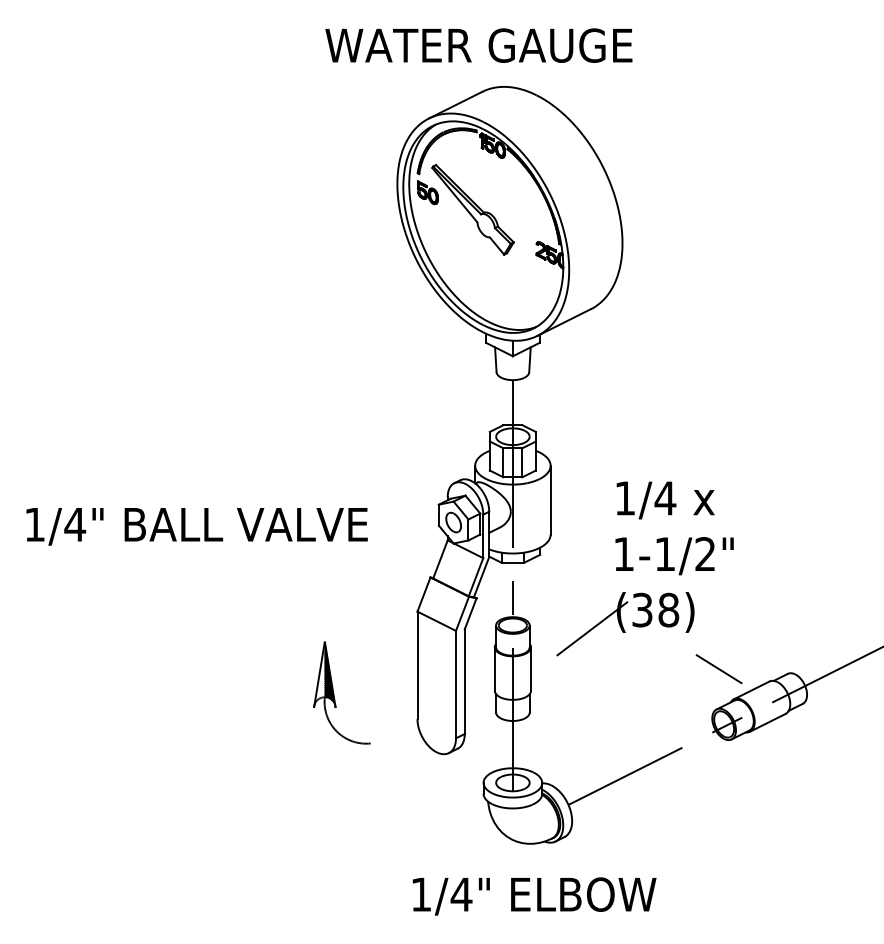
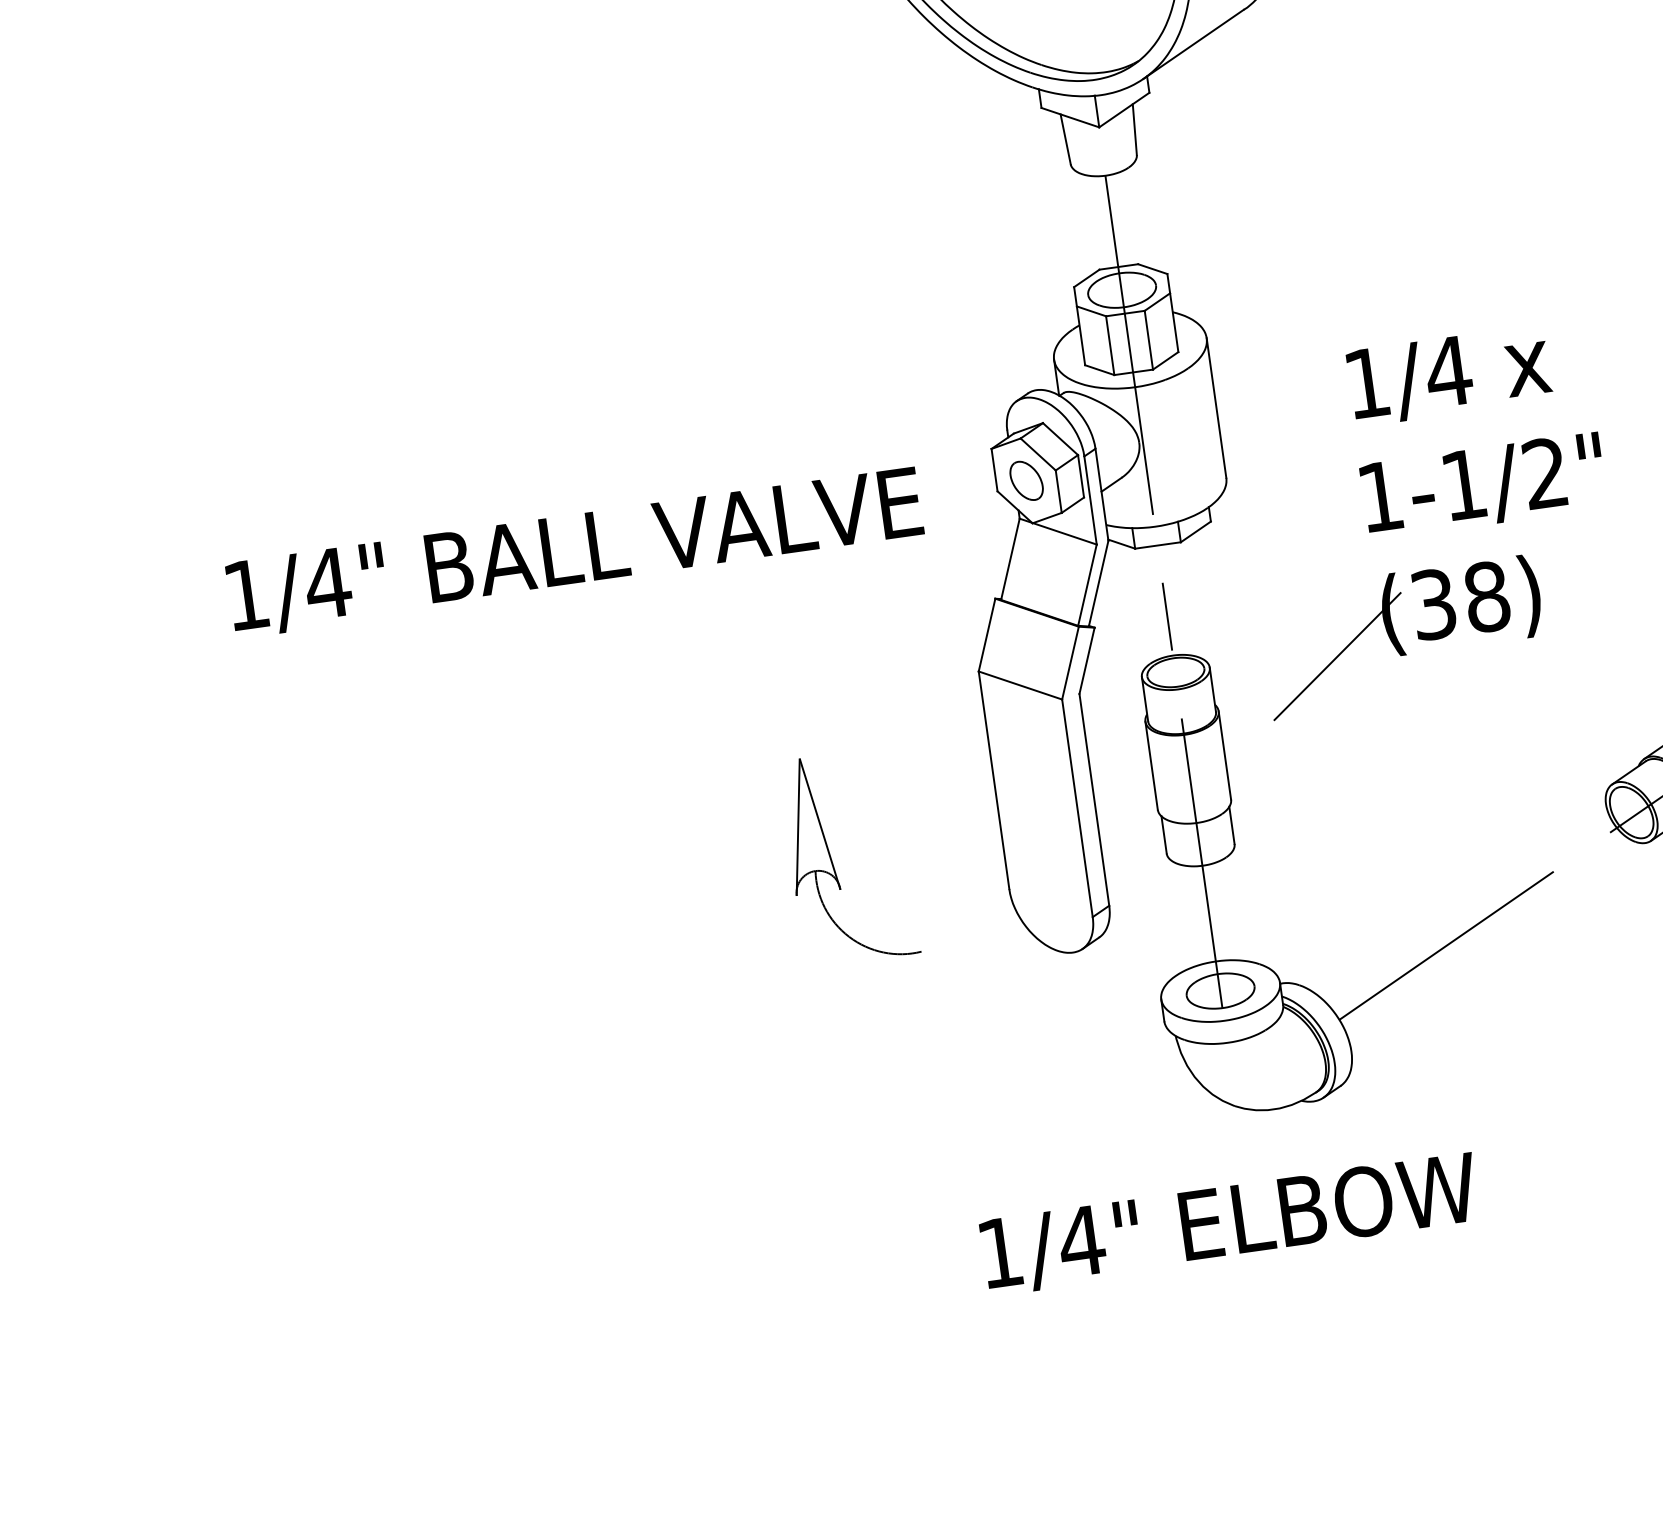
text: (196, 526) -> (573, 552), moved
line: (718, 669) -> (1604, 702), removed
hatch: (329, 672) -> (817, 819), removed
text: (534, 896) -> (1229, 1224), moved

